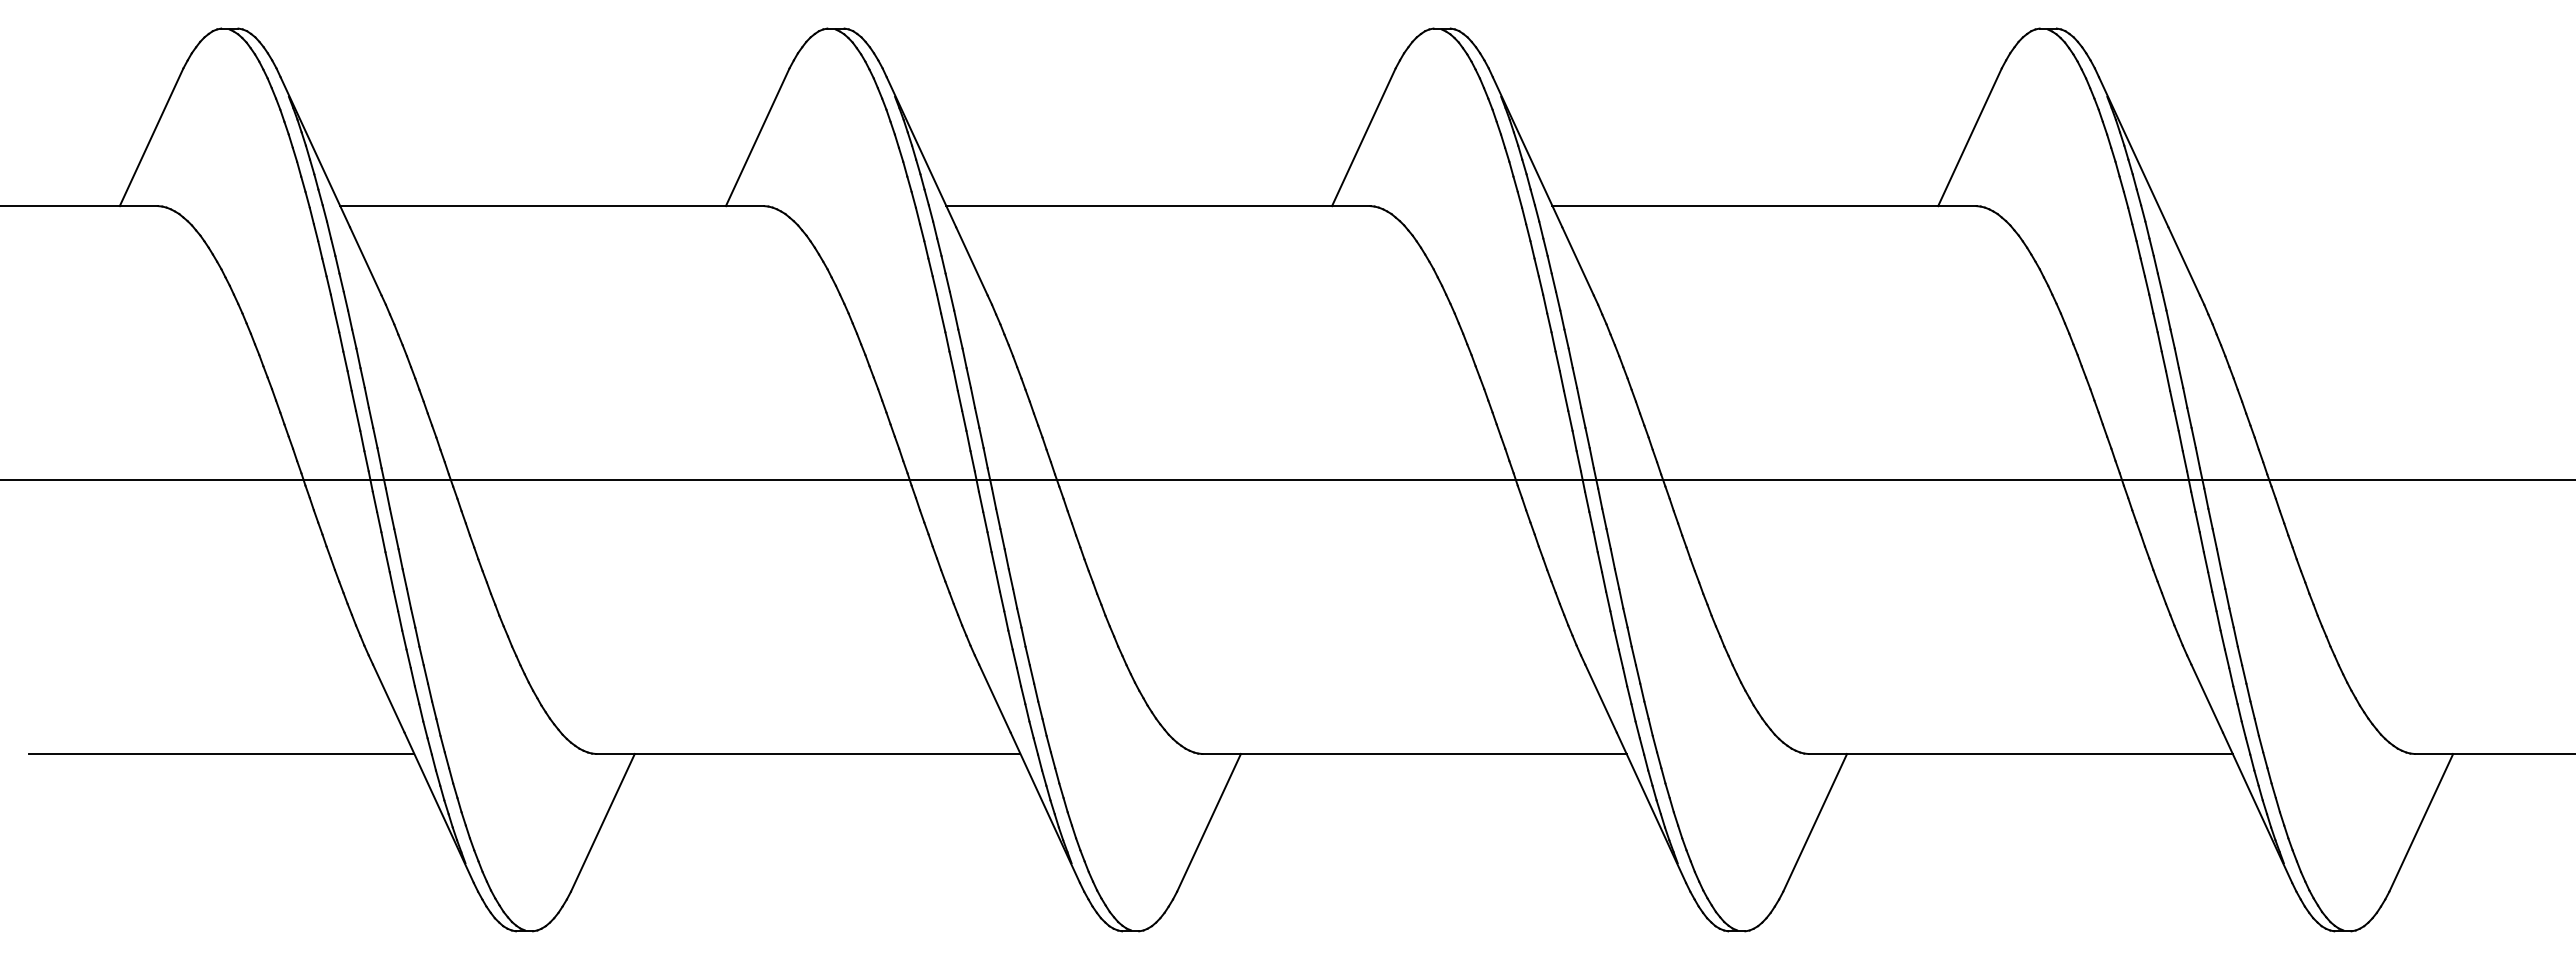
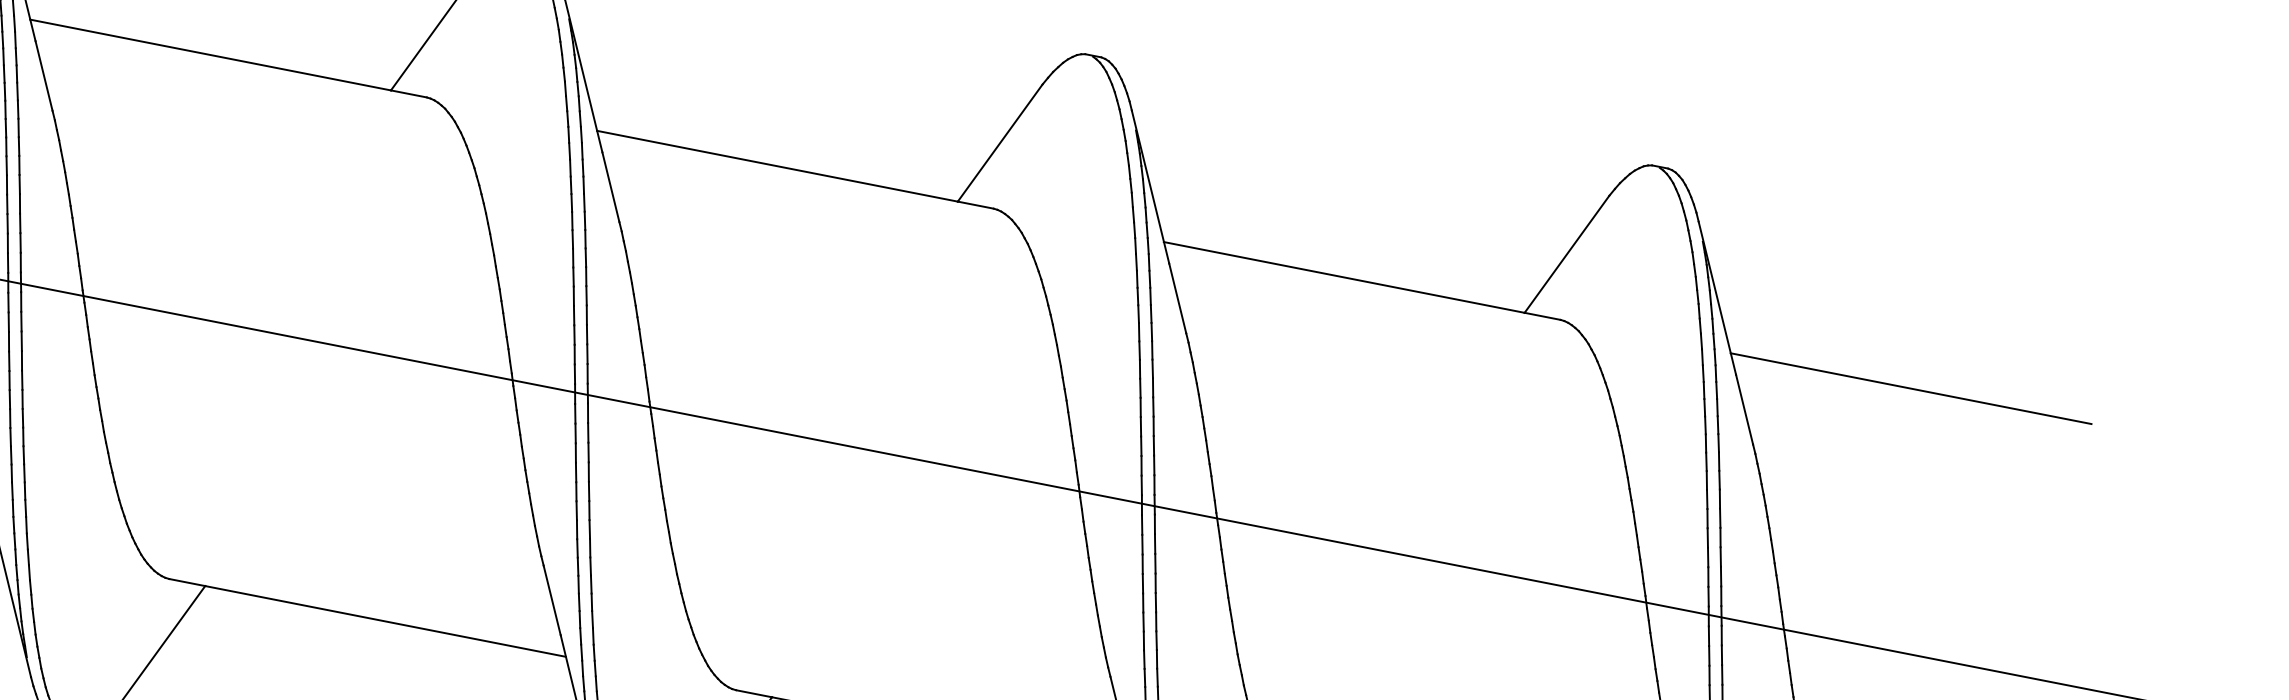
line: (2351, 206) -> (1911, 389), added

